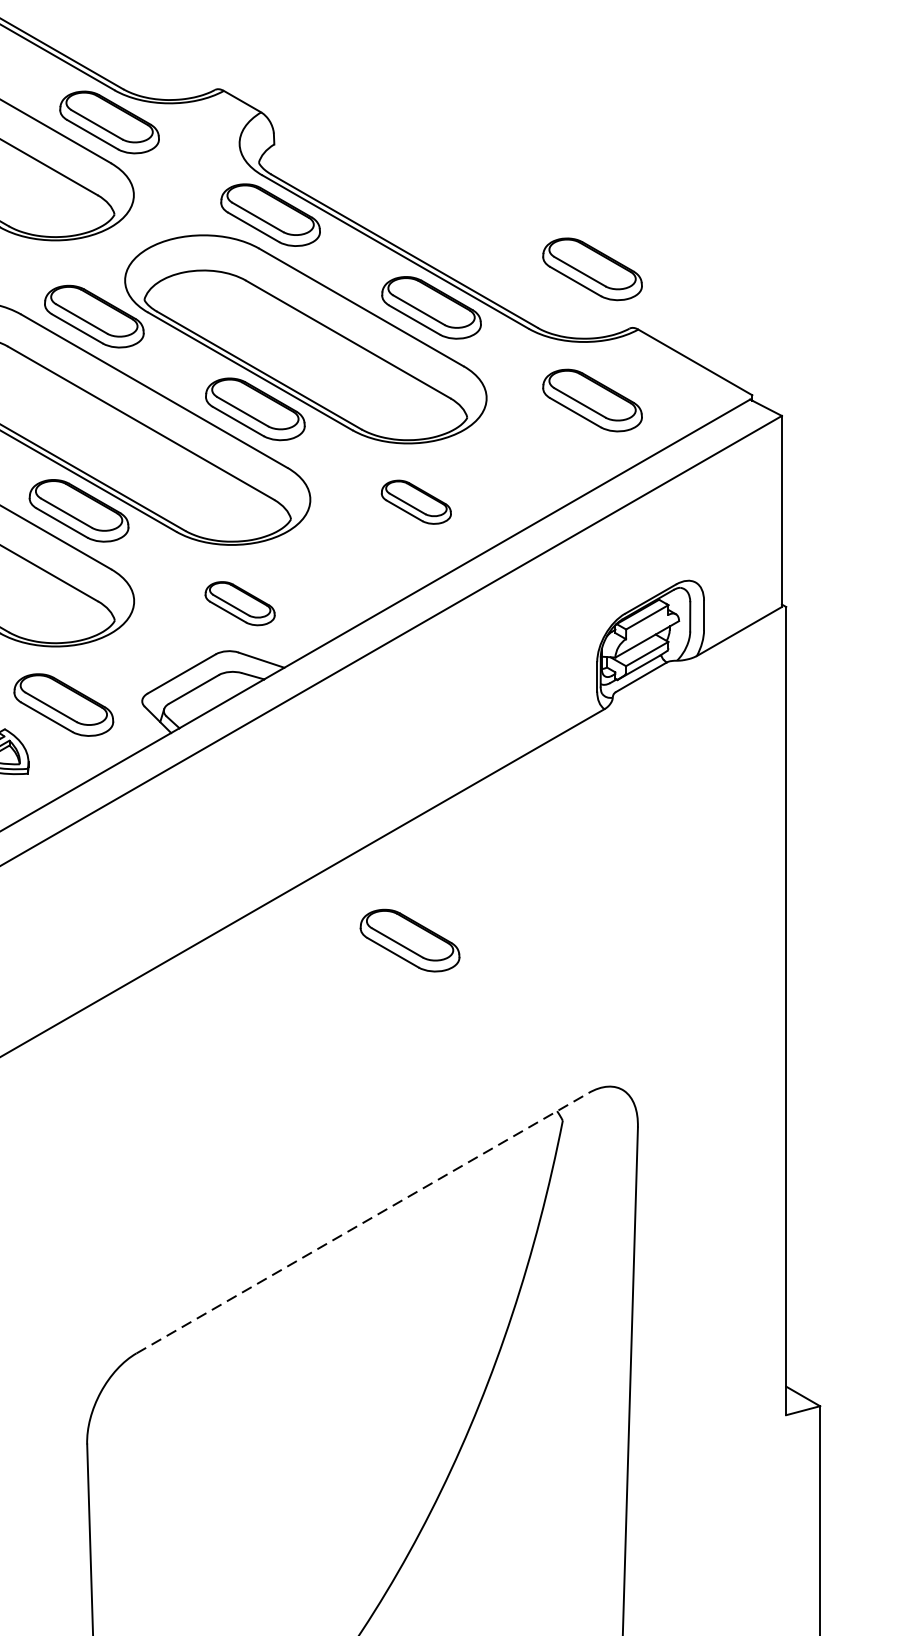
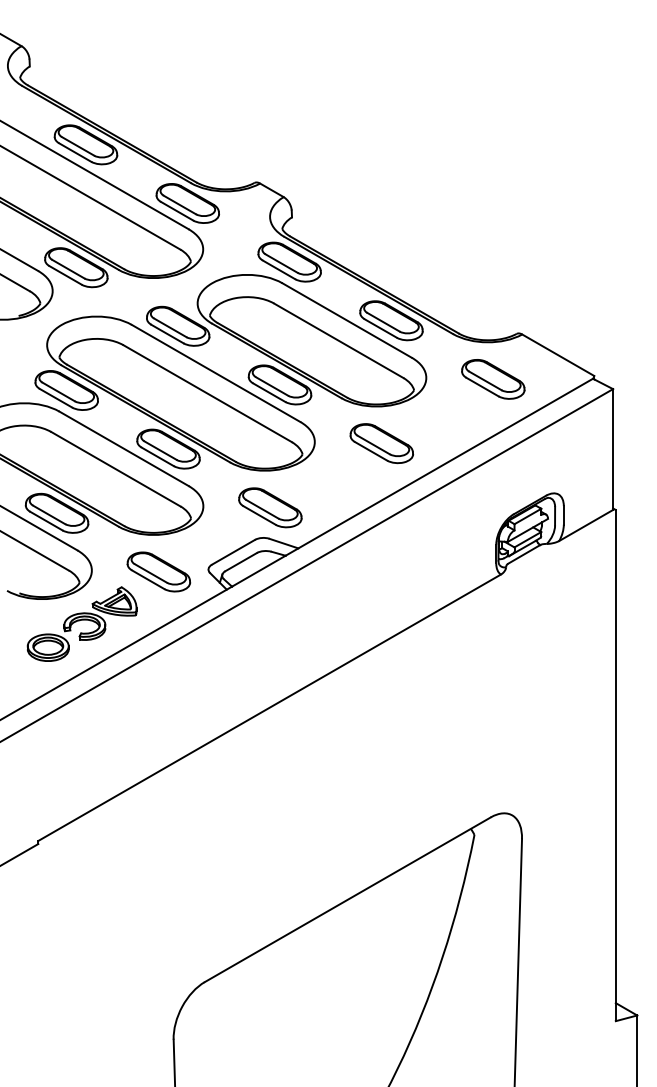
part: (592, 269) -> (493, 296), removed
part: (415, 501) -> (381, 443), size x1.43
part: (240, 603) -> (270, 507), size x1.43
part: (409, 939) -> (377, 720), removed
line: (362, 1222) -> (347, 899), dashed -> solid

